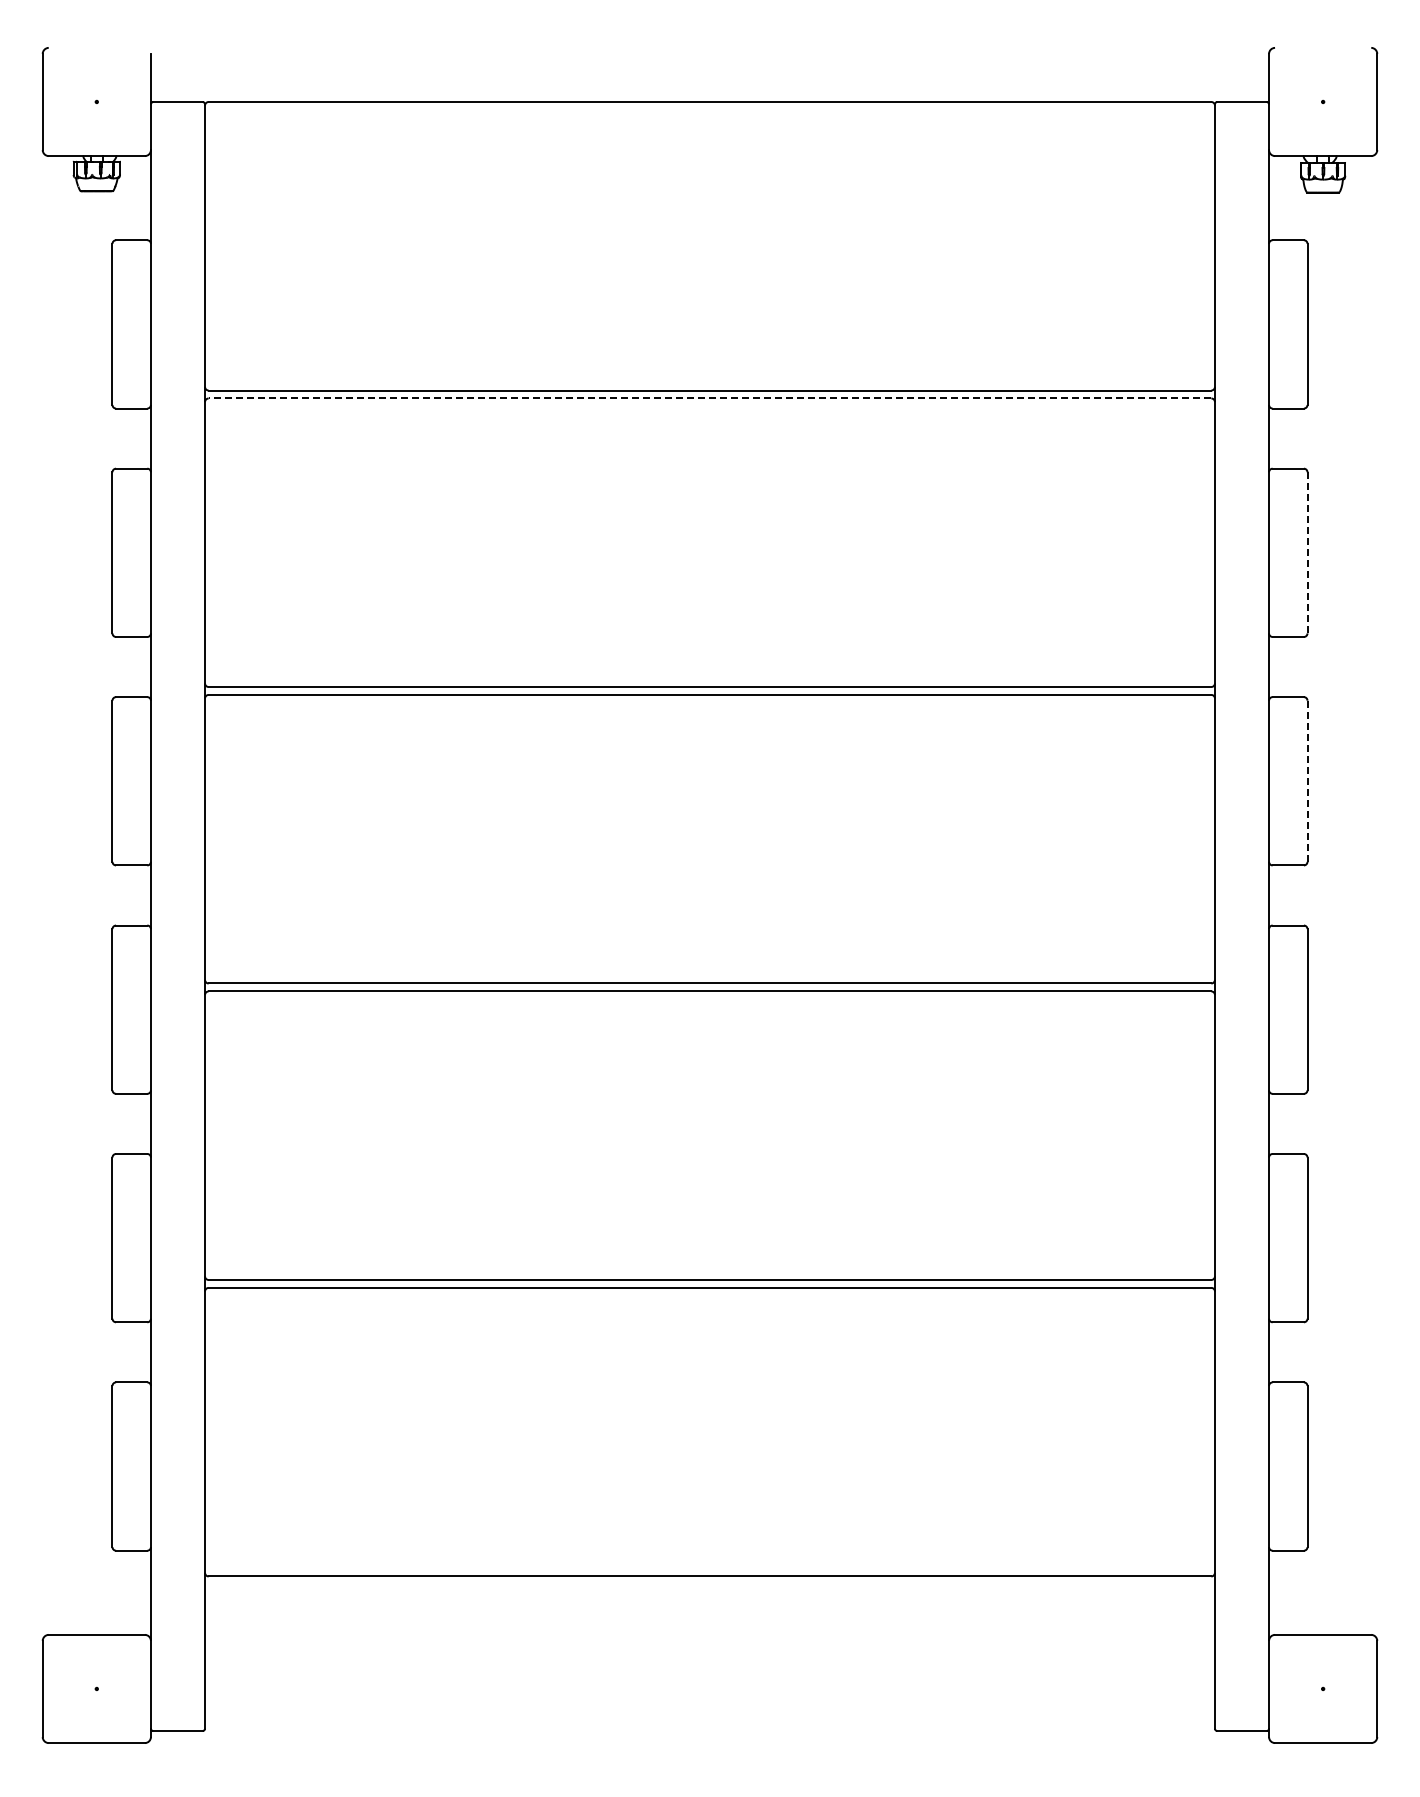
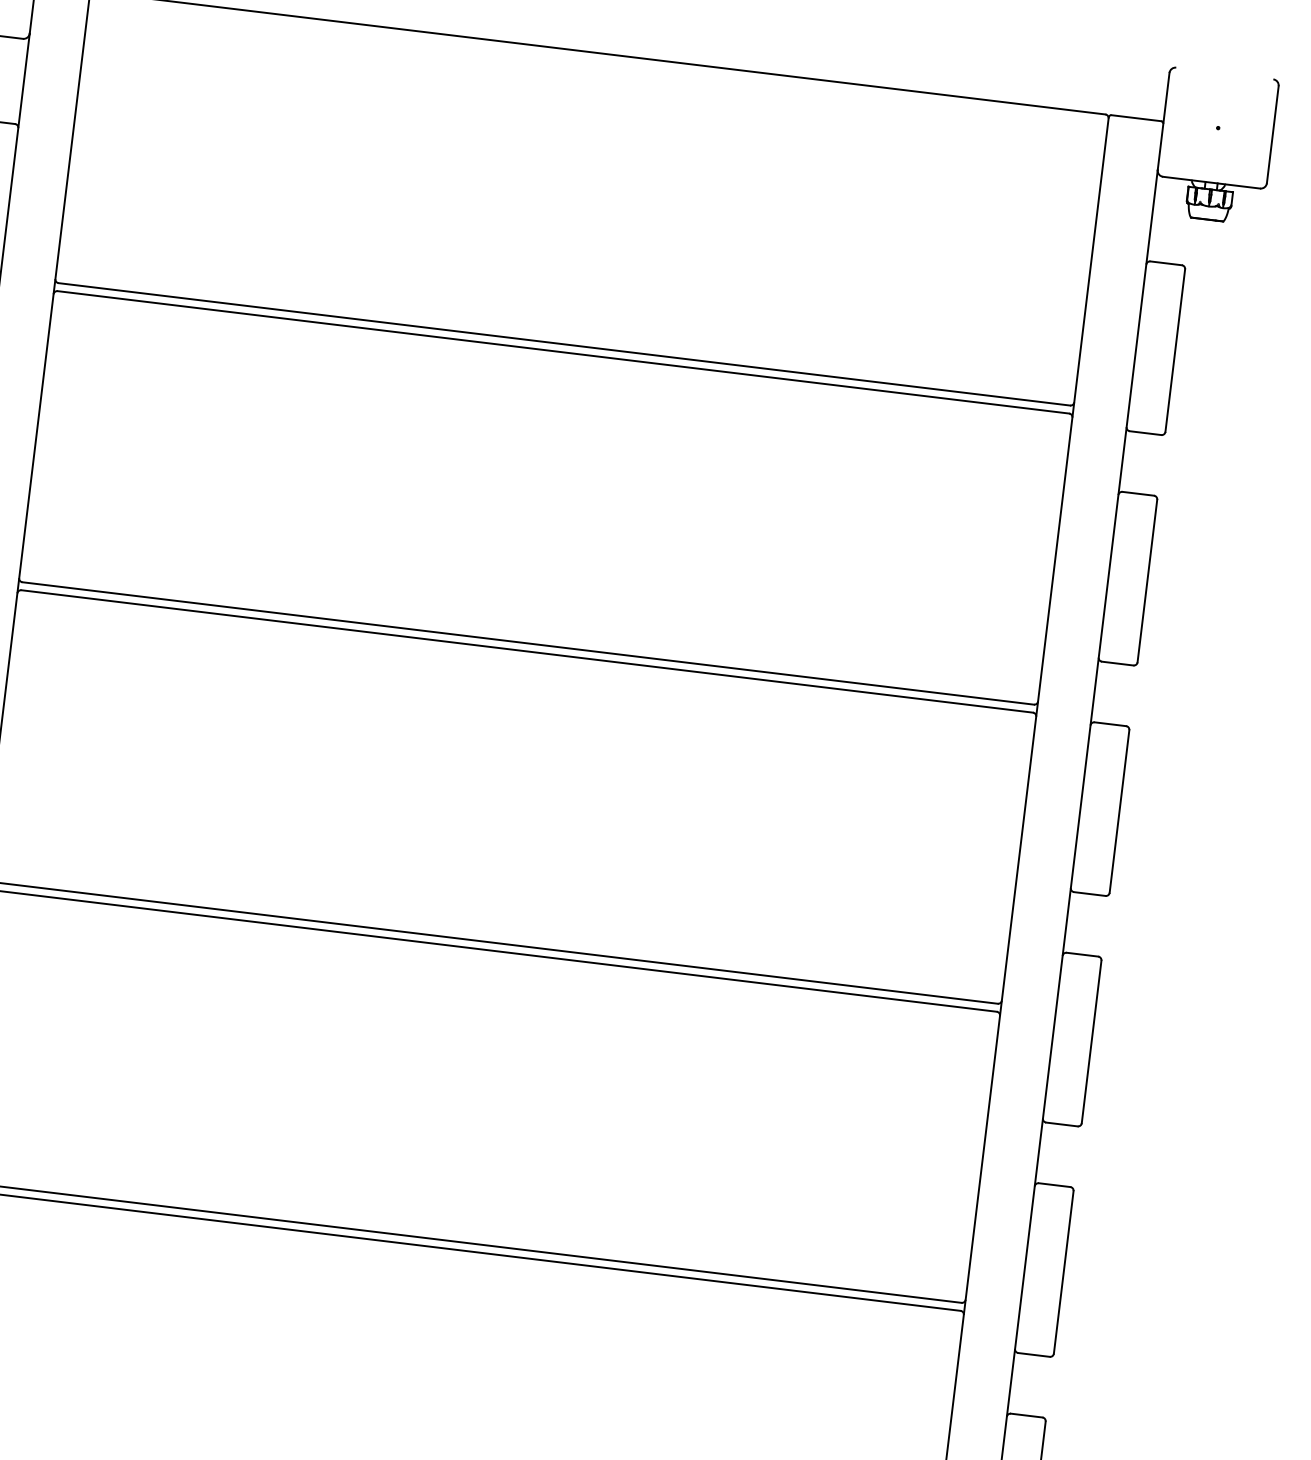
line: (709, 398) -> (562, 352), dashed -> solid
line: (1307, 552) -> (1147, 580), dashed -> solid
line: (1307, 781) -> (1119, 811), dashed -> solid

